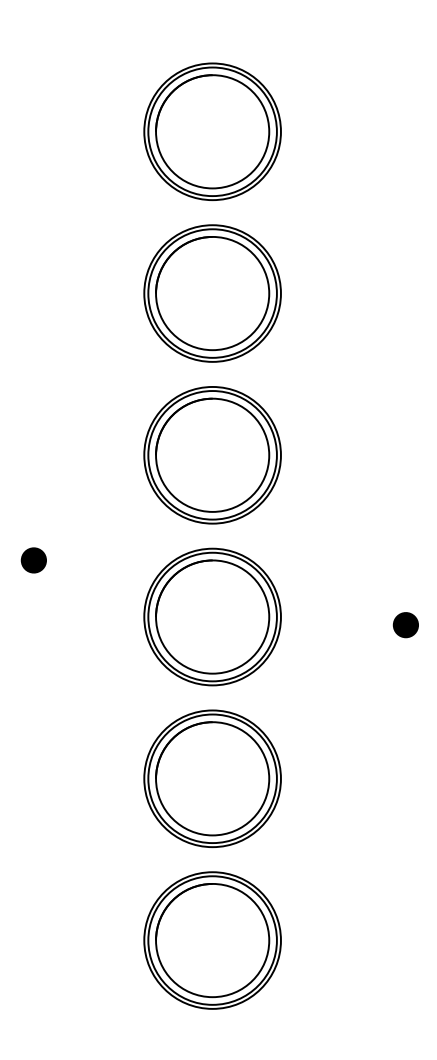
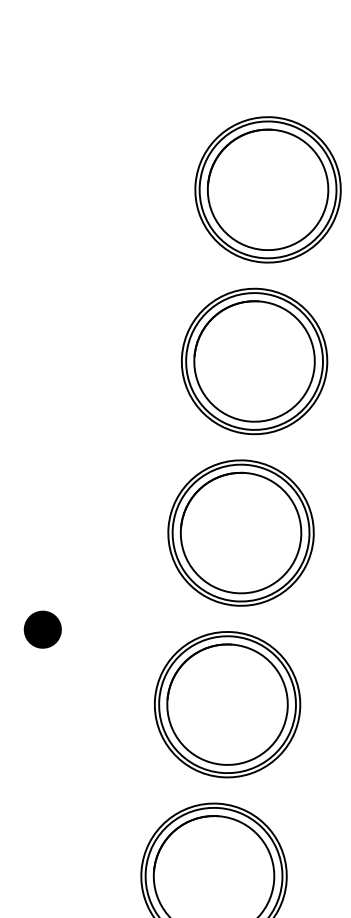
part: (33, 560) -> (42, 629), size x1.4

